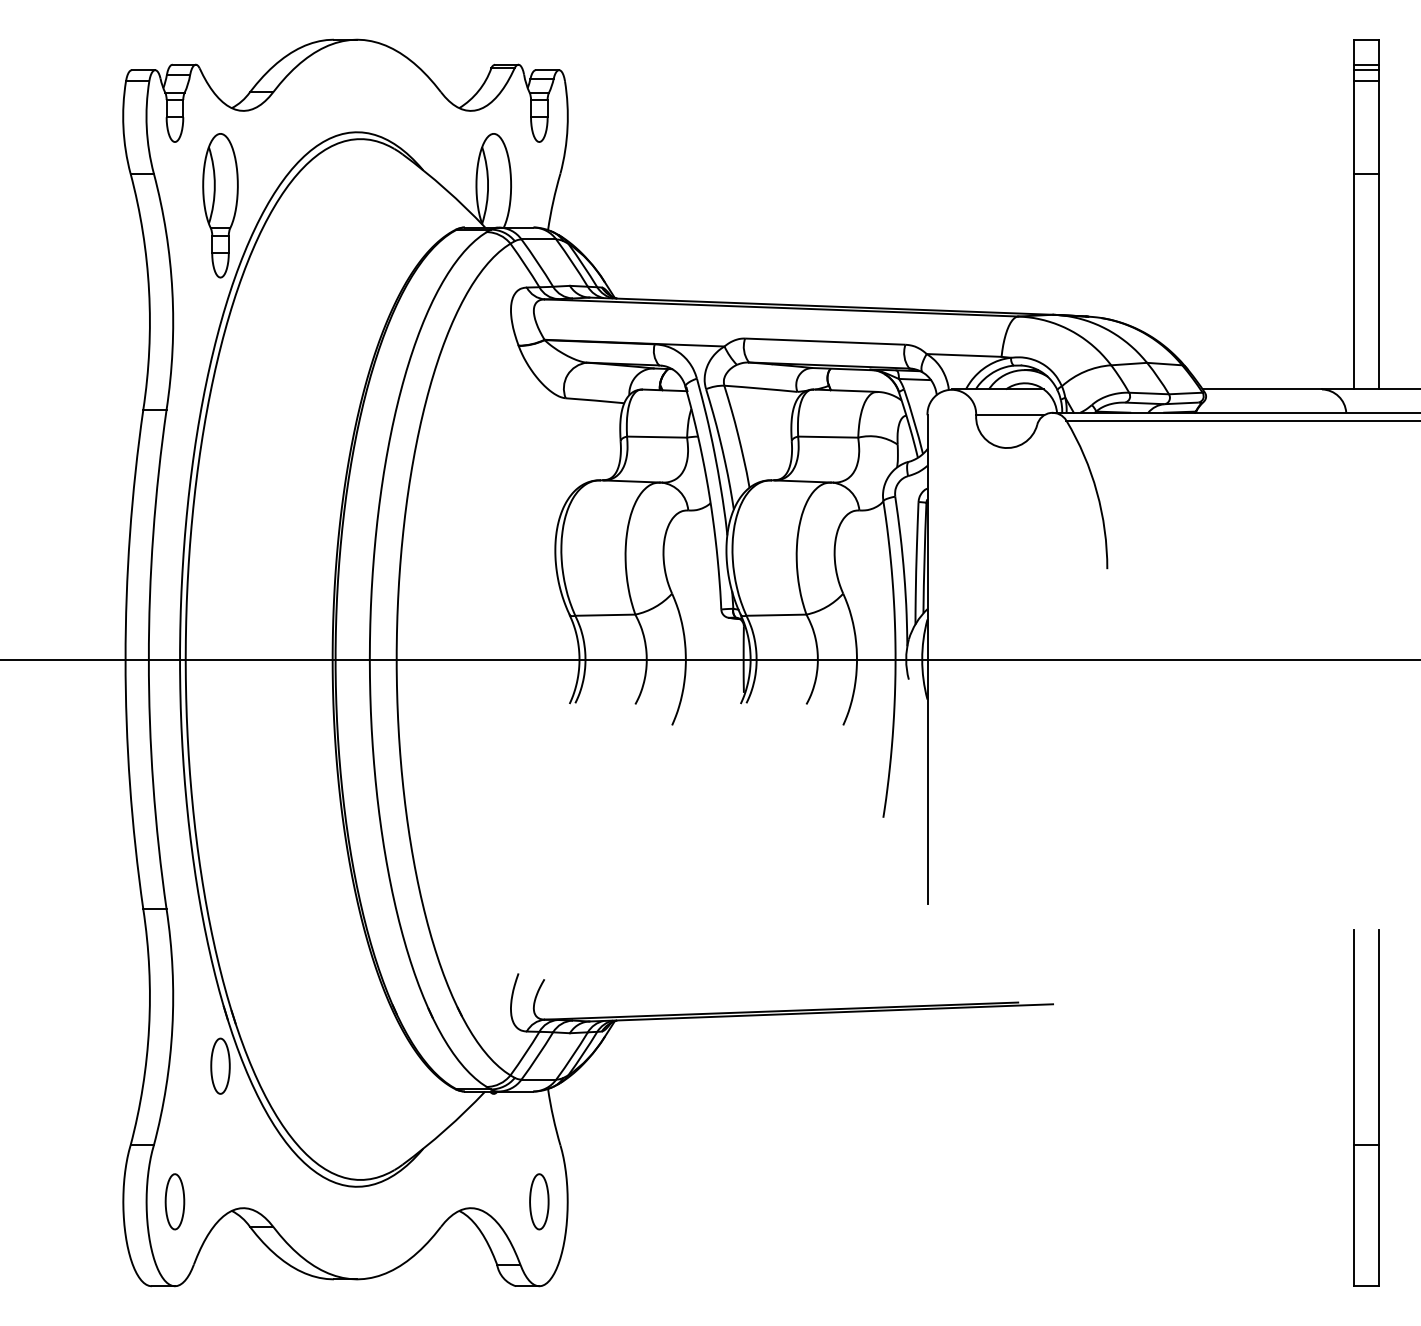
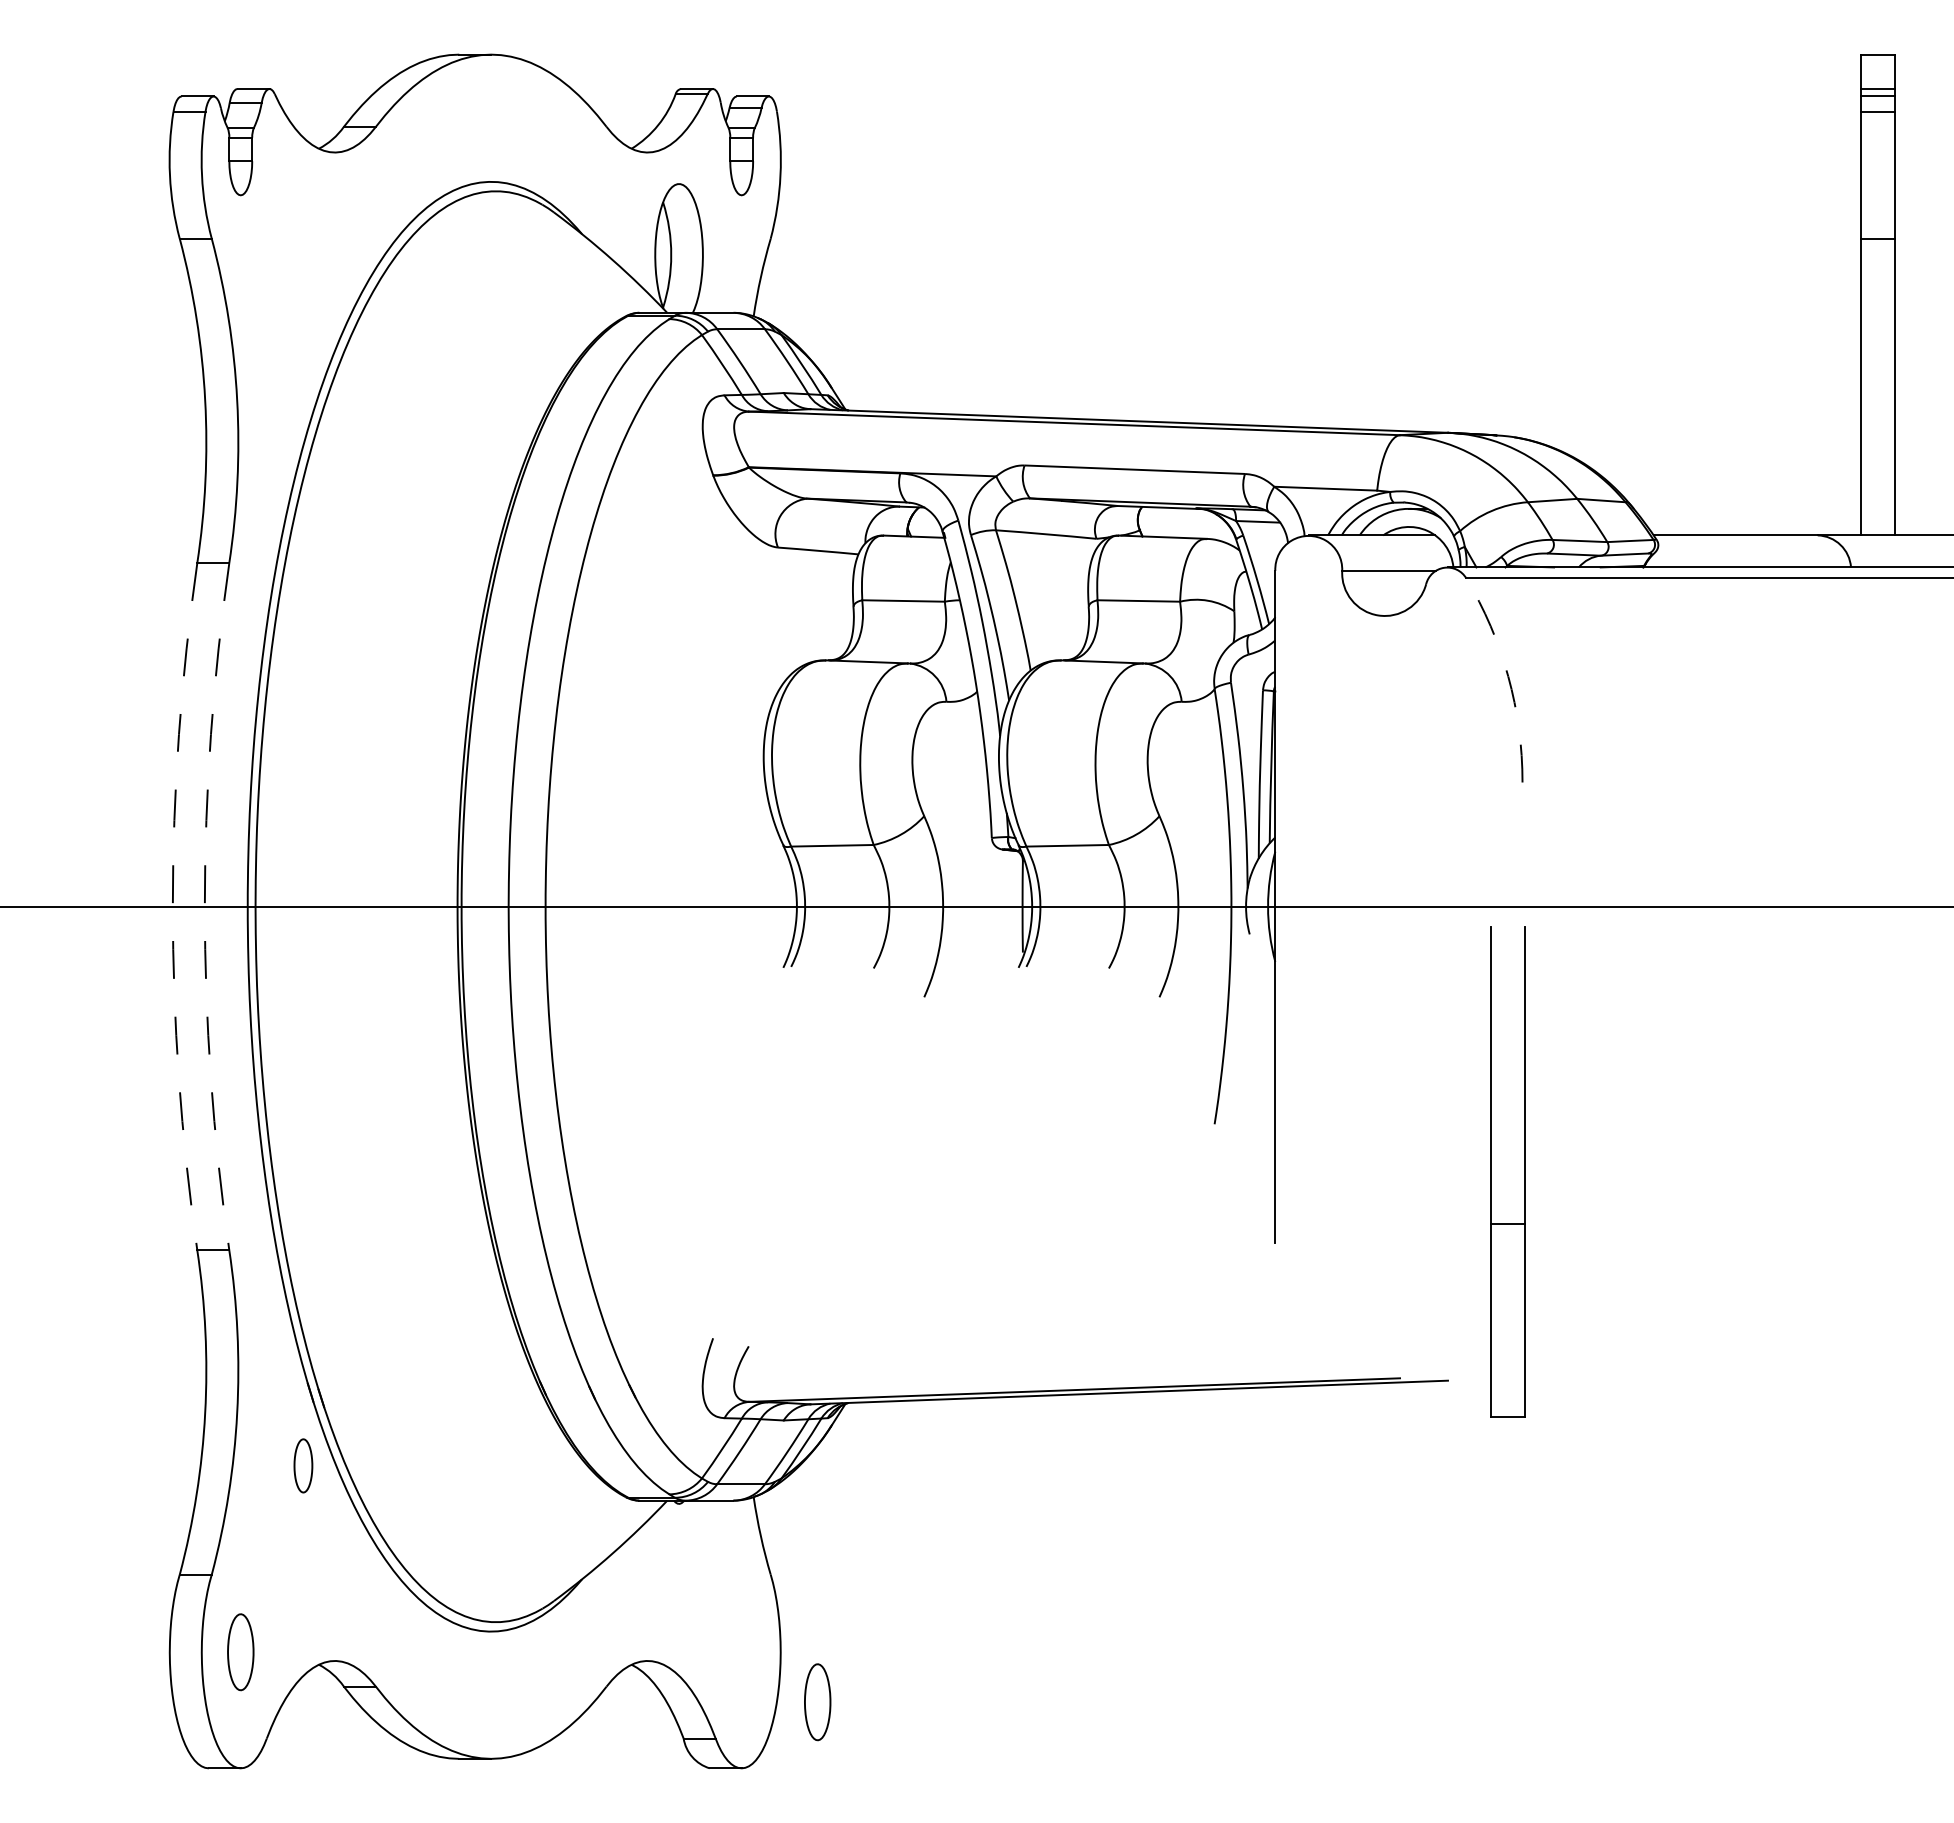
part: (220, 205) -> (303, 282), removed
arc: (1097, 492) -> (1508, 676), solid -> dashed
arc: (125, 659) -> (172, 906), solid -> dashed
arc: (148, 659) -> (204, 906), solid -> dashed
part: (220, 1065) -> (303, 1465), size x0.7
part: (1353, 1107) -> (1491, 1171), moved
part: (539, 1202) -> (817, 1702), moved

